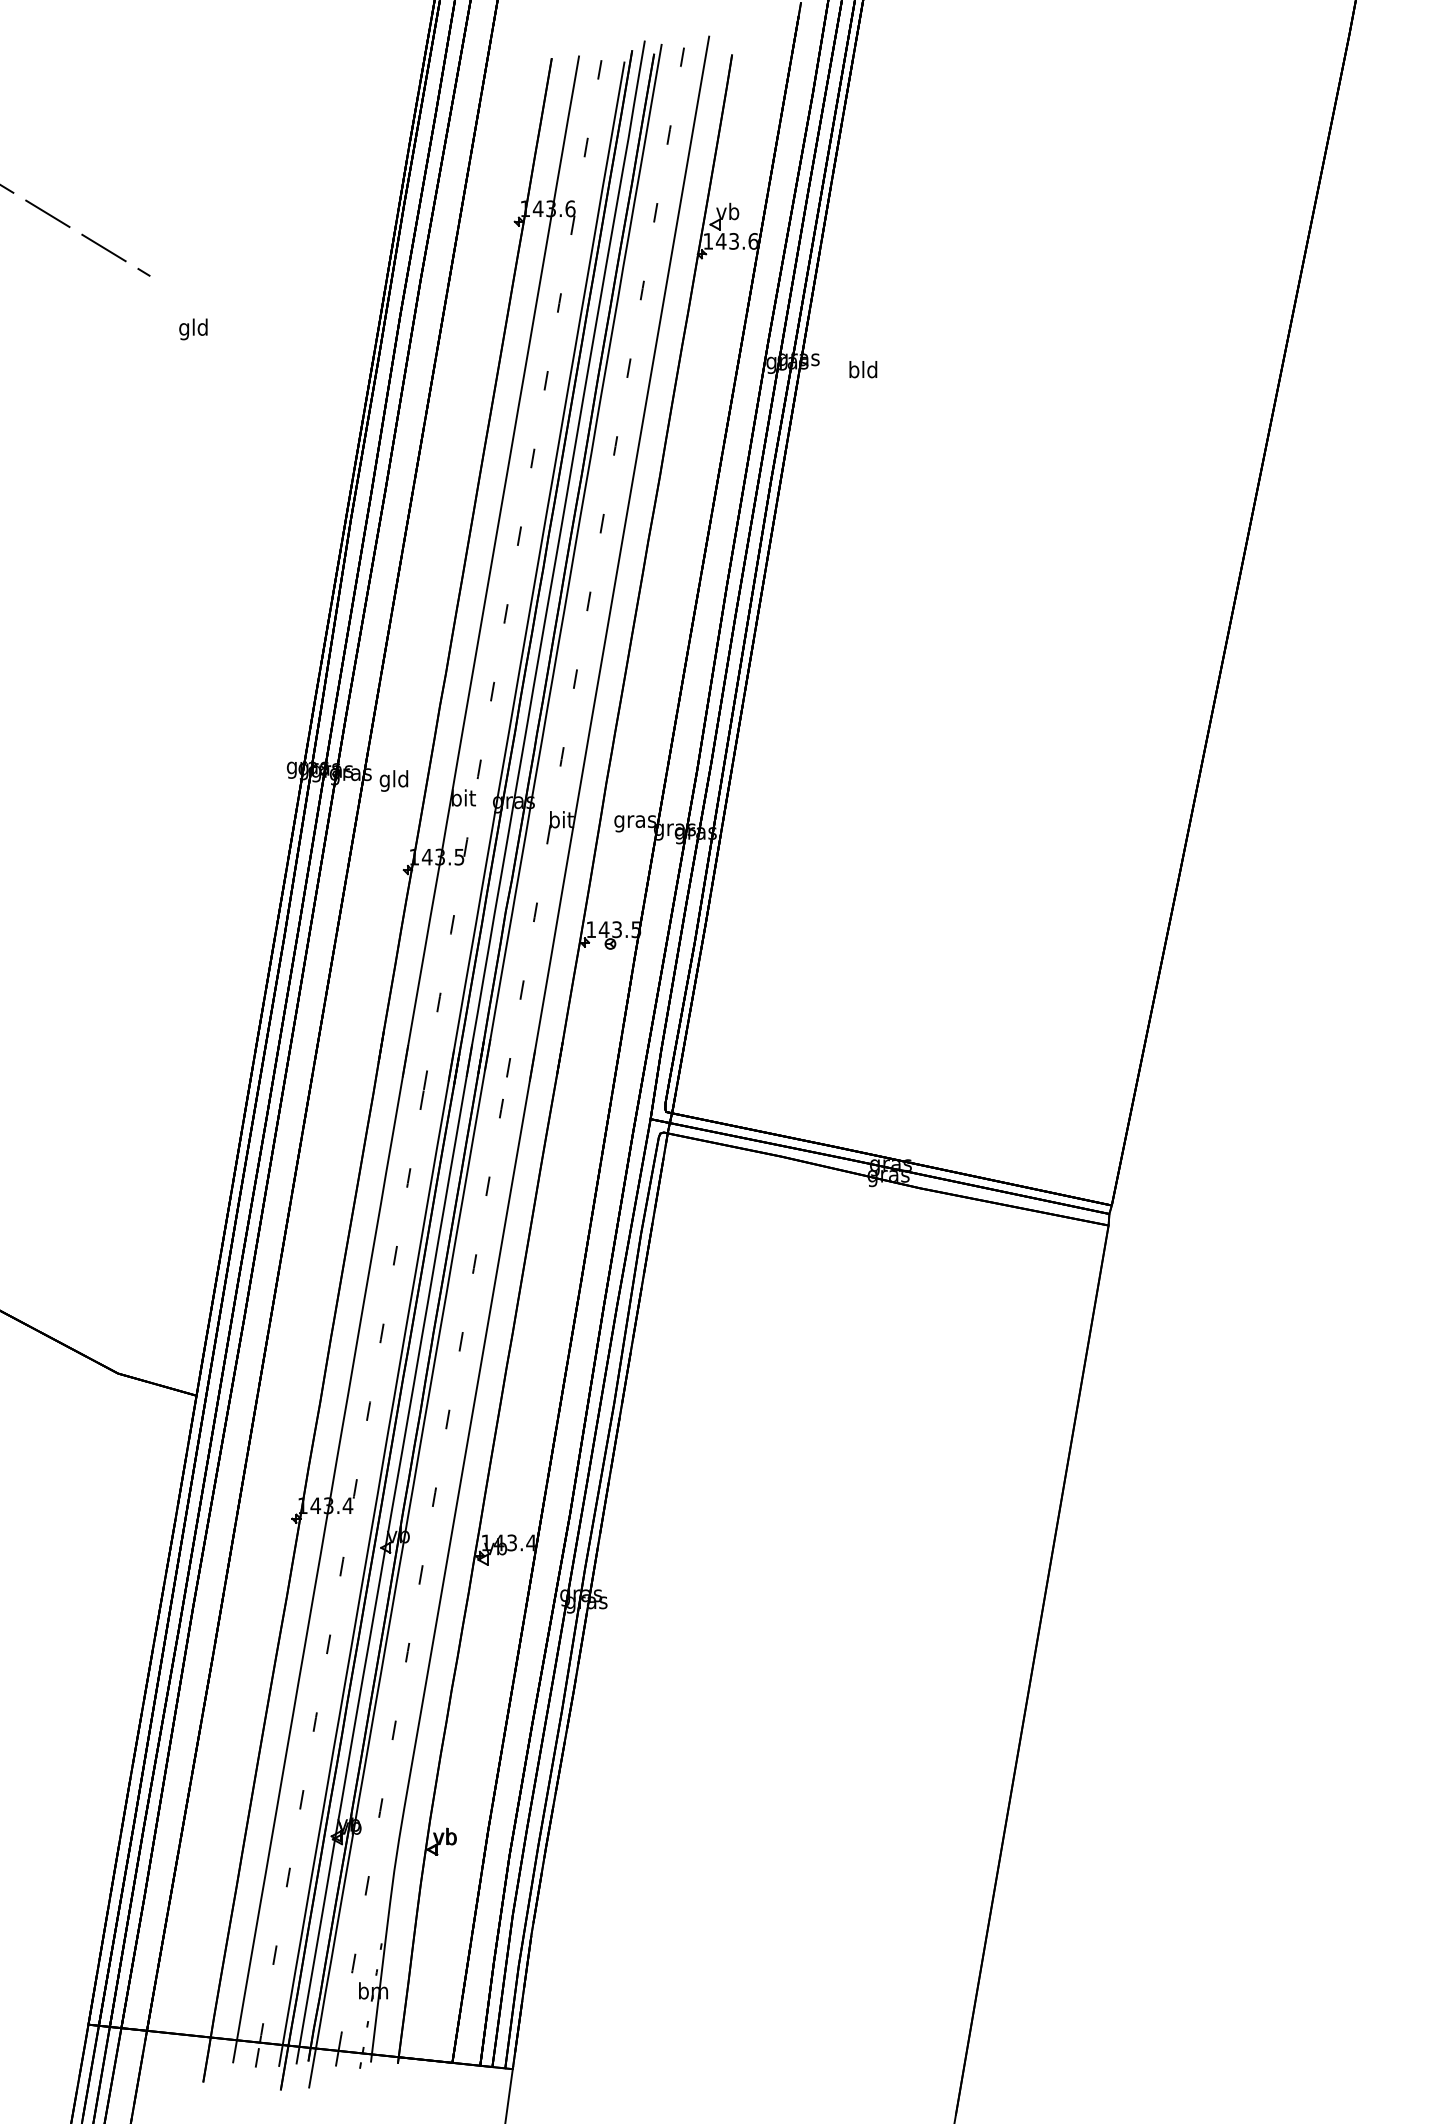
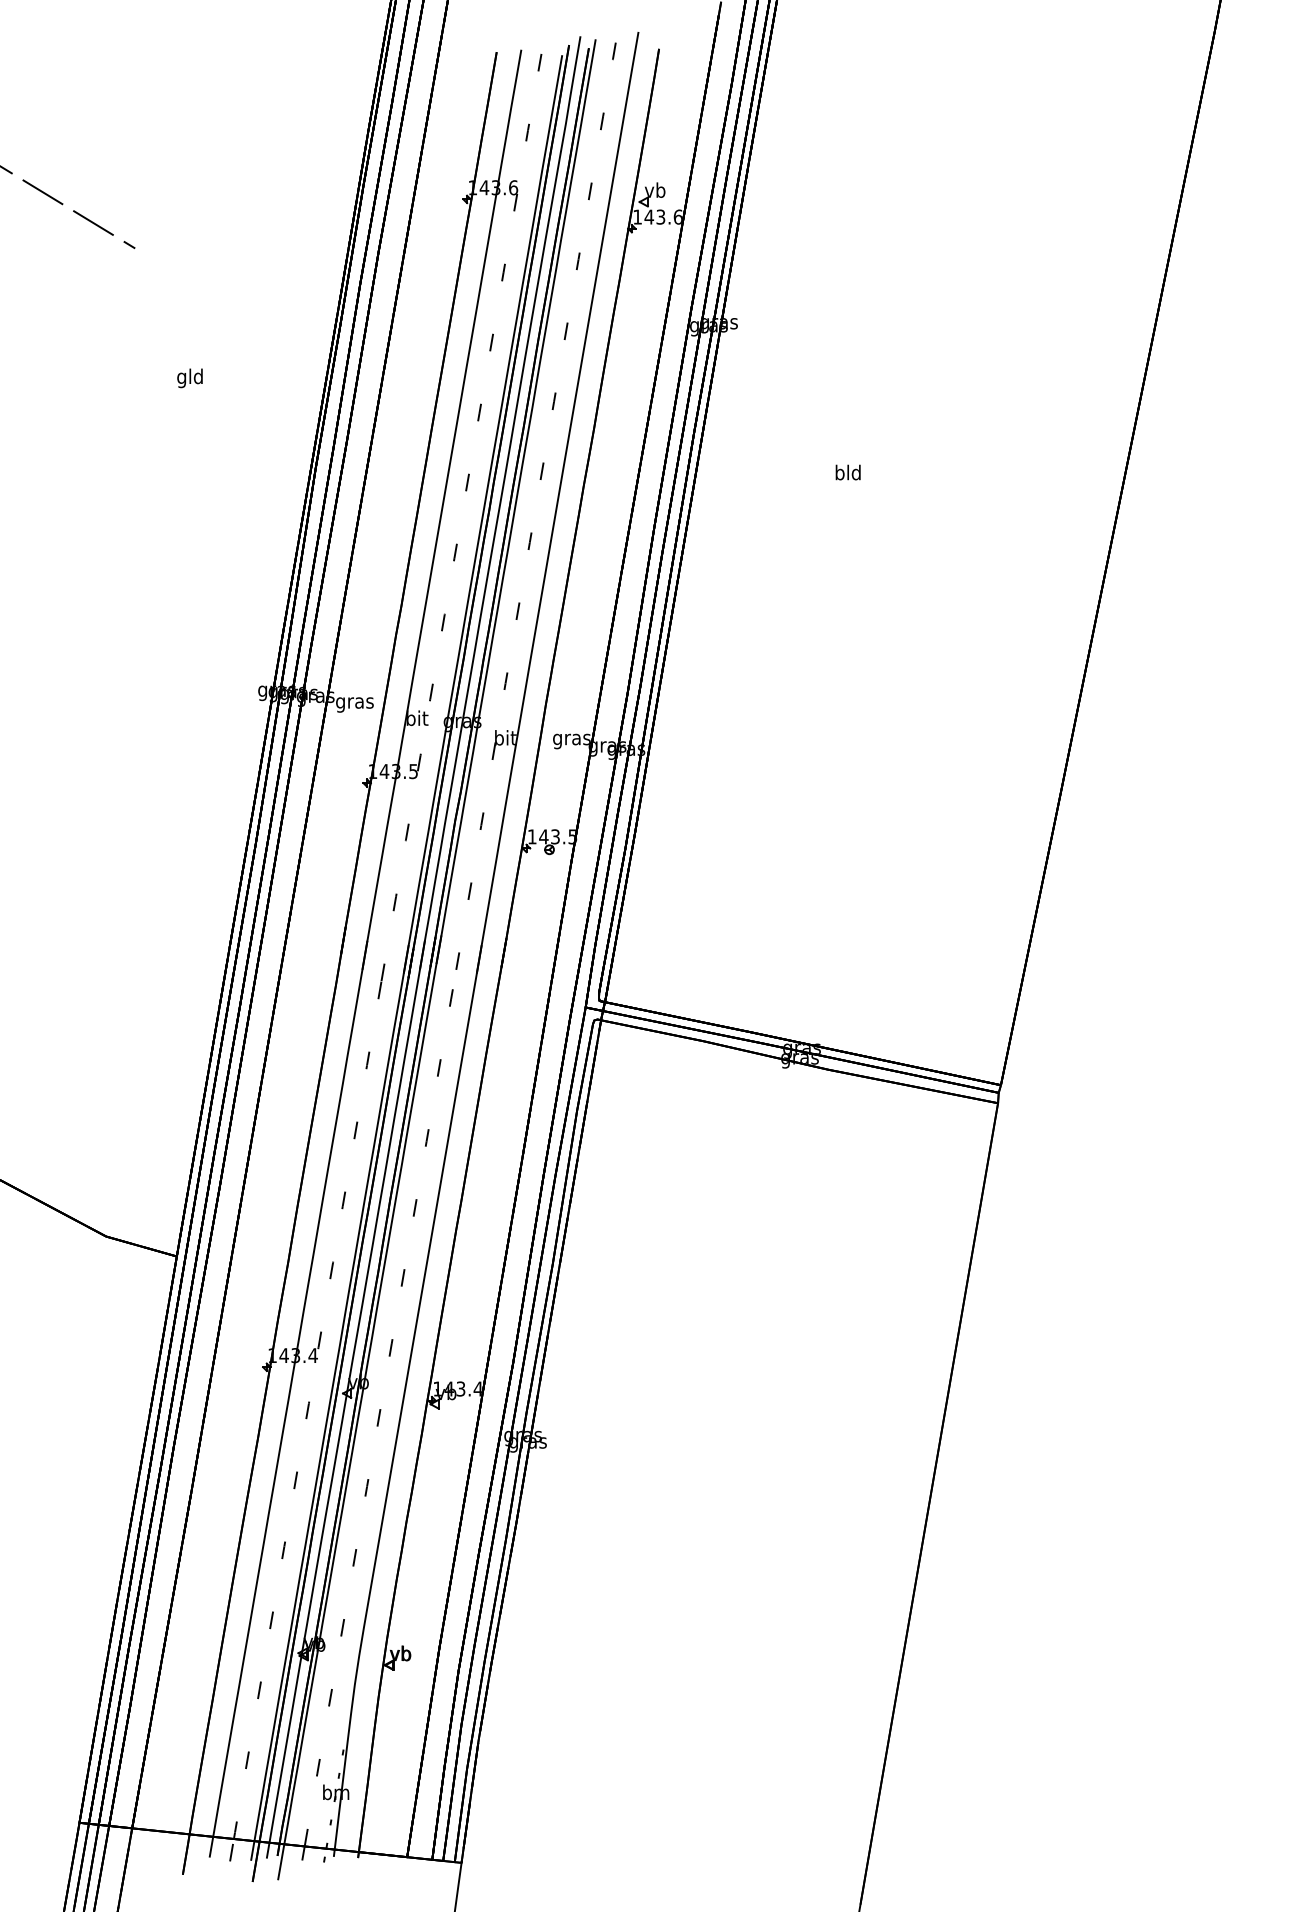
text: (192, 329) -> (189, 378), moved
text: (862, 369) -> (847, 472), moved
text: (393, 780) -> (354, 702), gld -> gras

